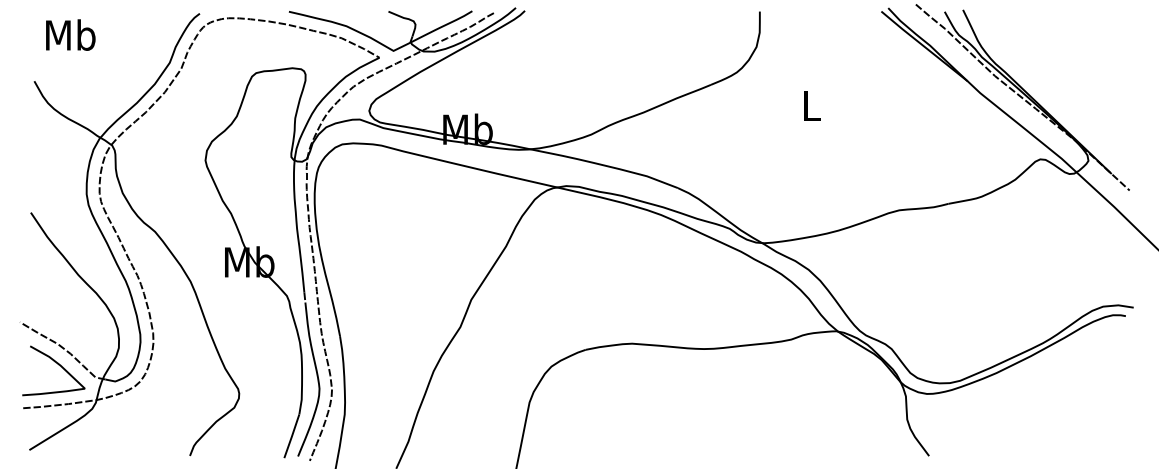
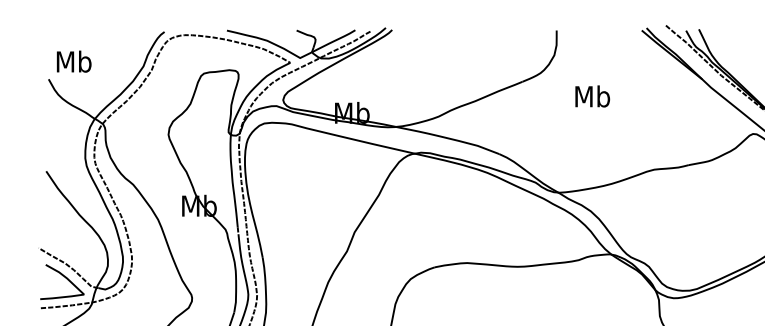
text: (70, 34) -> (73, 61), moved
text: (811, 105) -> (592, 96), L -> Mb

